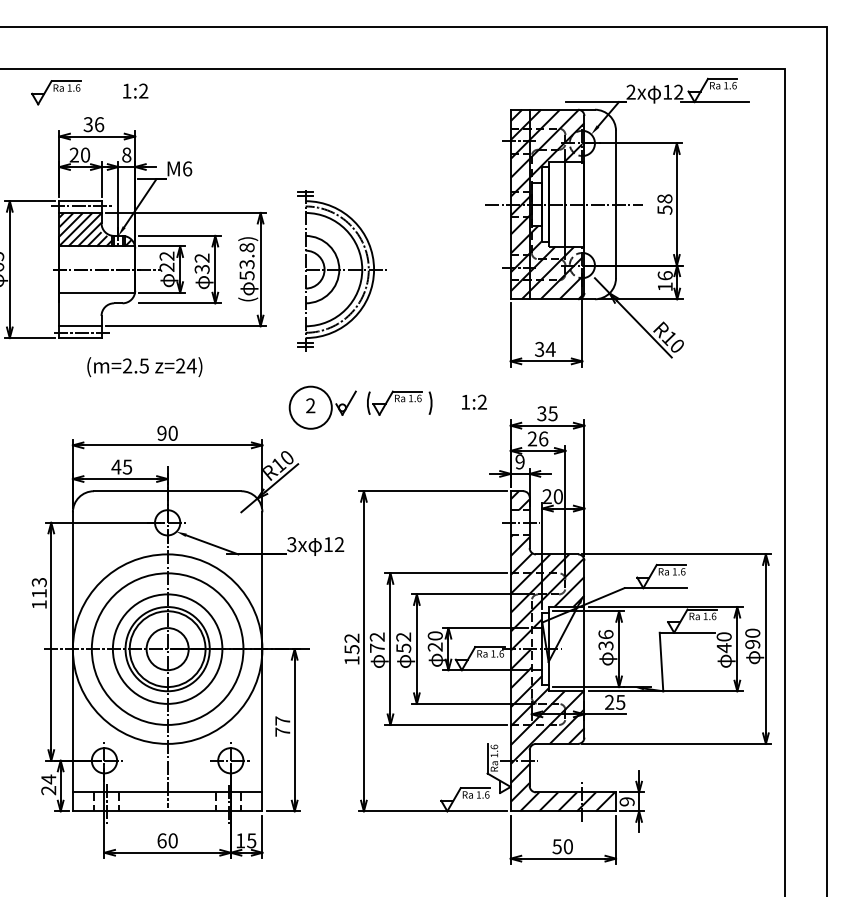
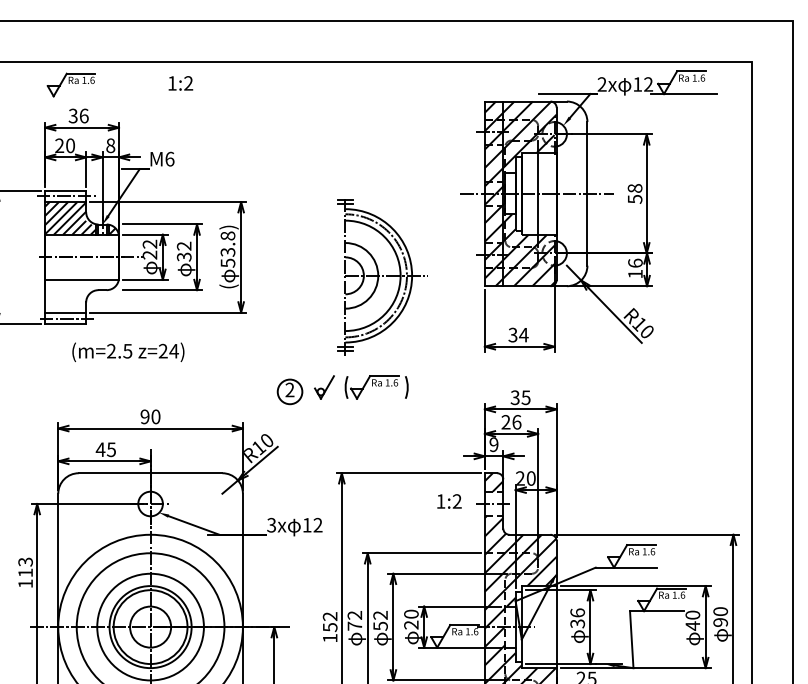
text: (135, 90) -> (180, 82), moved
part: (56, 92) -> (71, 84), moved
part: (341, 270) -> (380, 276), moved
text: (474, 401) -> (449, 500), moved
circle: (310, 407) -> (289, 391), size x0.6

